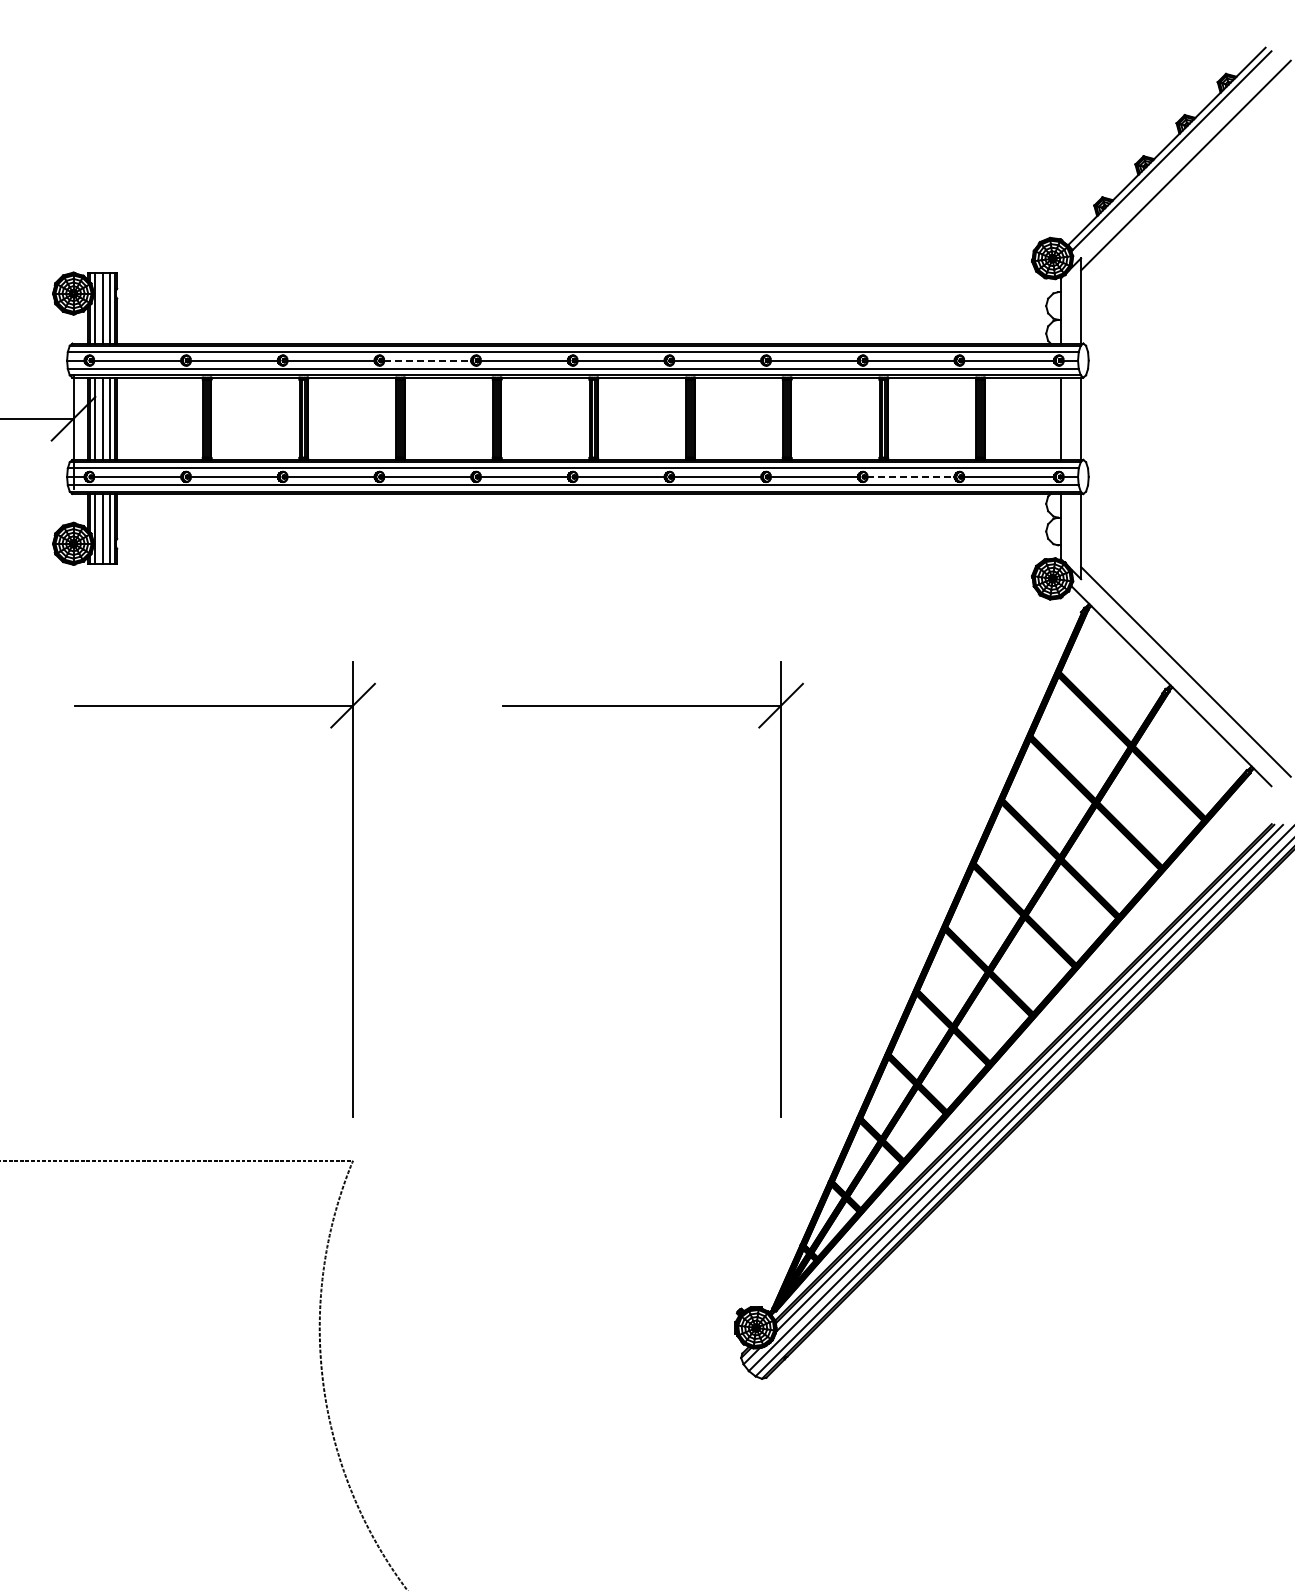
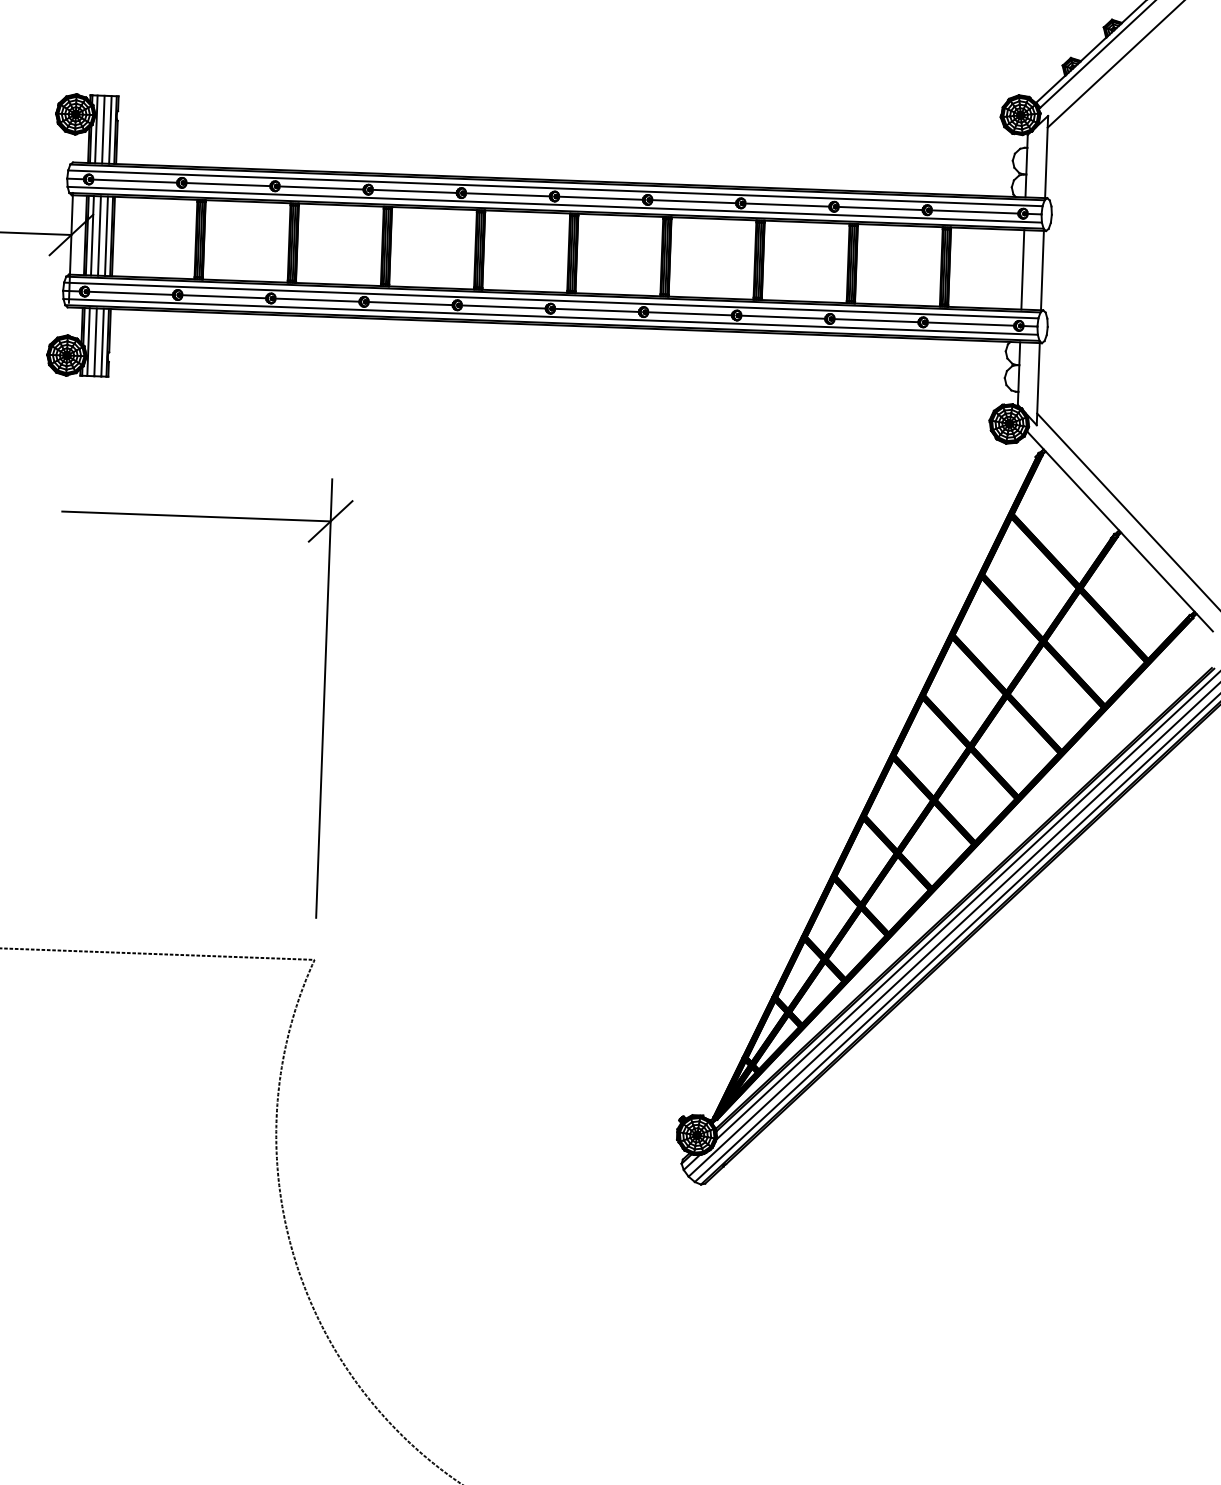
line: (428, 360) -> (415, 191), dashed -> solid
line: (911, 476) -> (876, 320), dashed -> solid
part: (780, 889) -> (736, 713), removed

